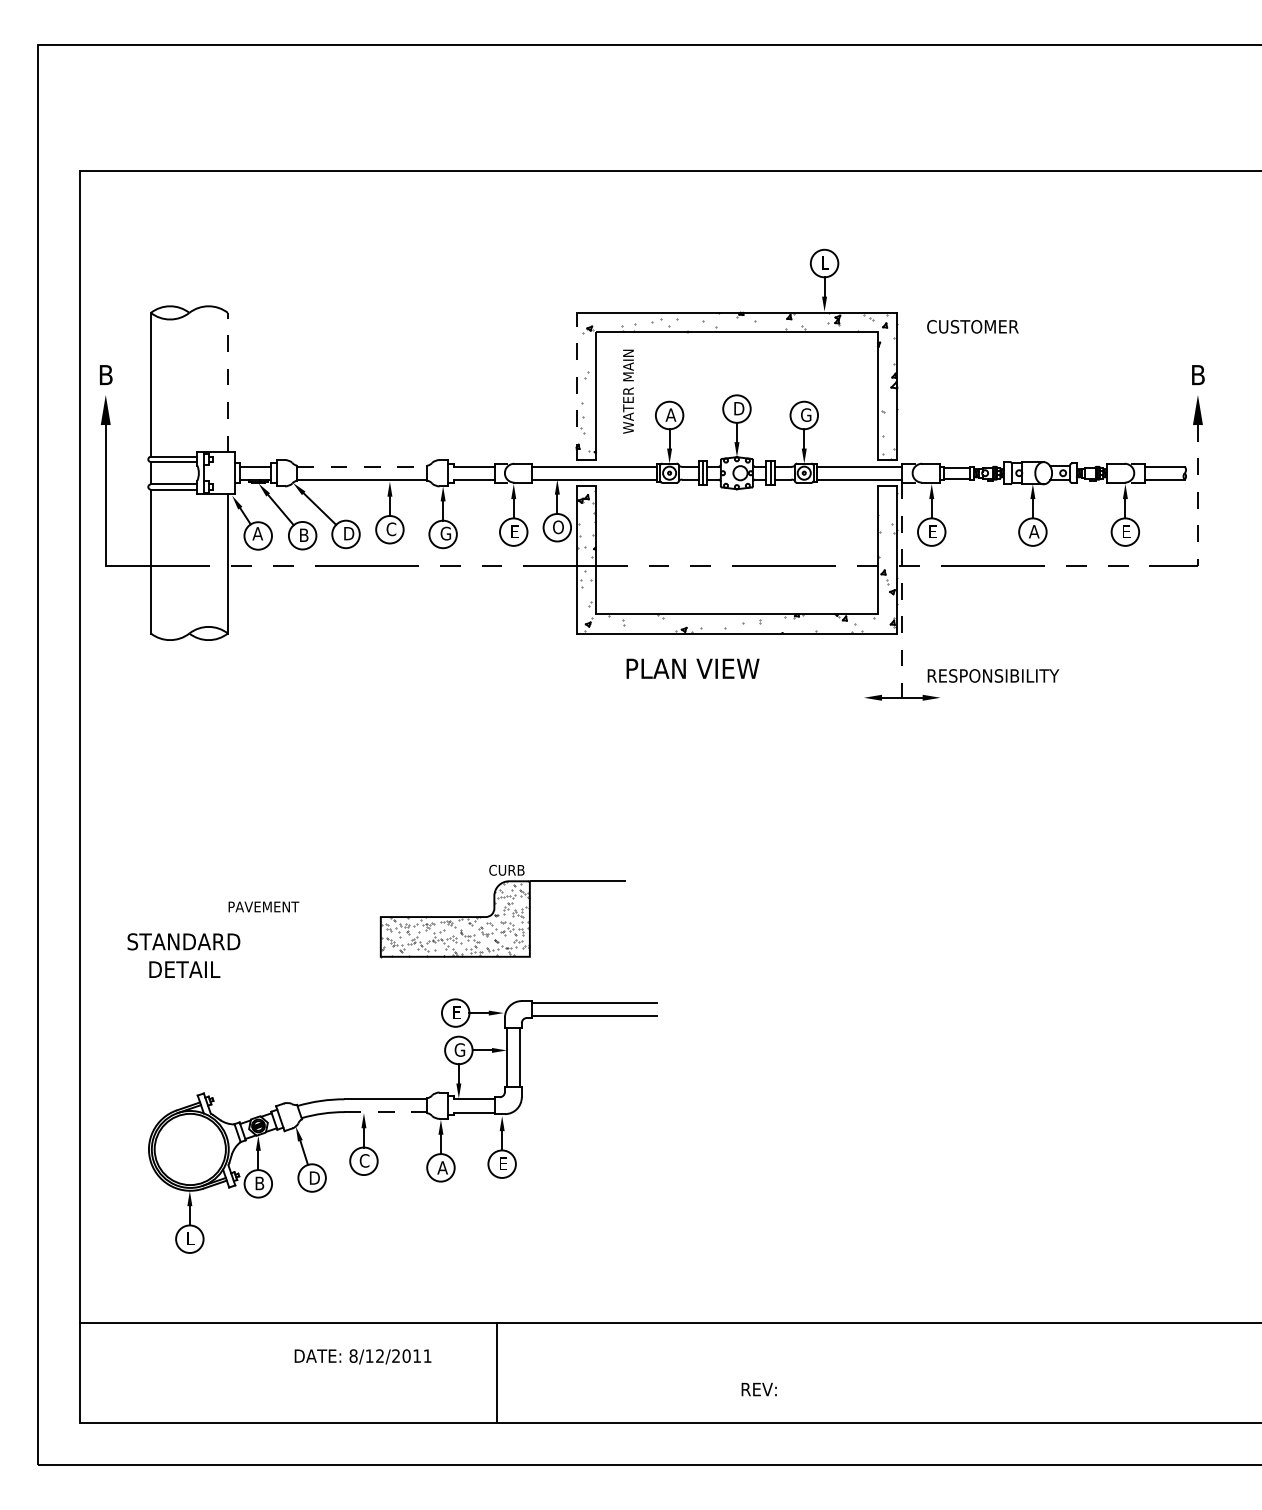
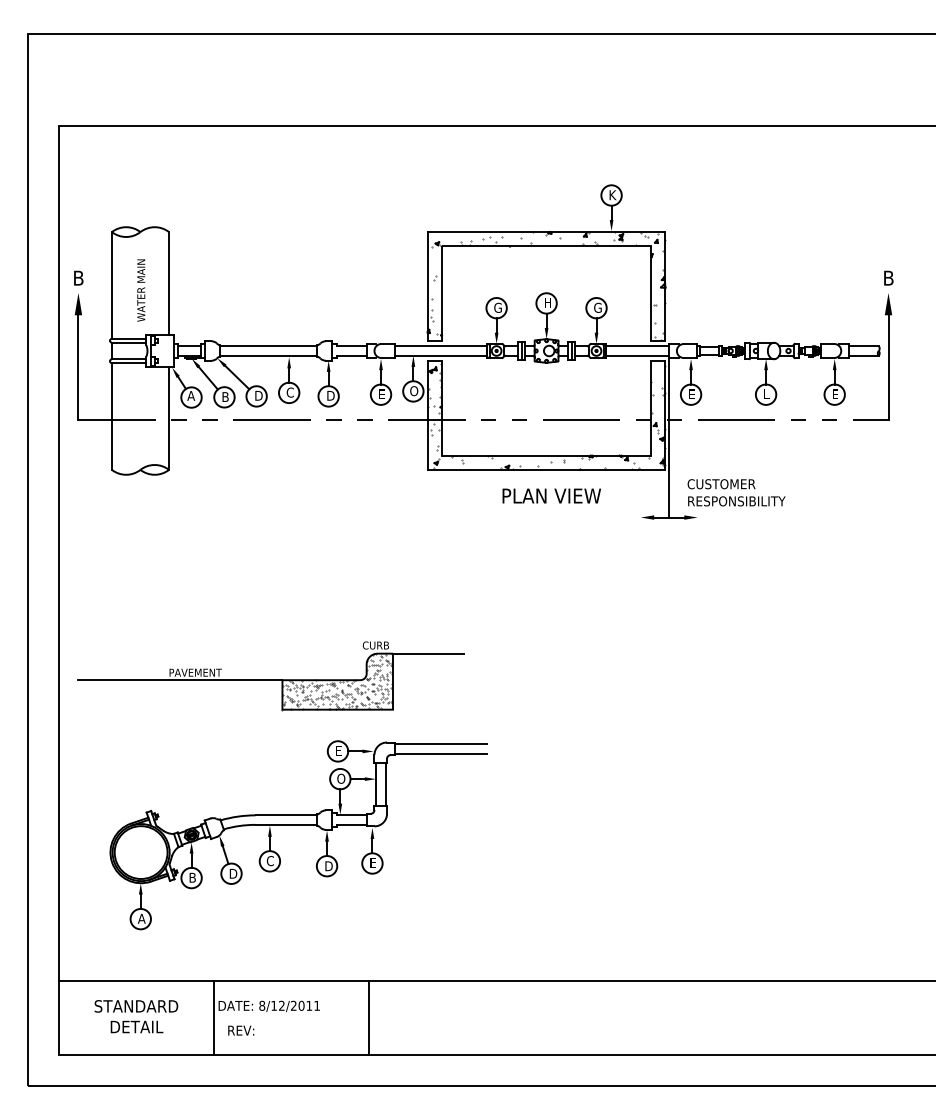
text: (826, 262) -> (613, 194), L -> K
text: (972, 326) -> (721, 483), moved
line: (227, 382) -> (168, 283), dashed -> solid
line: (576, 386) -> (427, 286), dashed -> solid
text: (628, 391) -> (141, 290), moved
text: (739, 408) -> (548, 303), D -> H
text: (670, 414) -> (497, 307), A -> G
line: (362, 466) -> (268, 346), dashed -> solid
line: (1197, 495) -> (888, 367), dashed -> solid
text: (1034, 531) -> (767, 394), A -> L
text: (445, 533) -> (330, 395), G -> D
line: (902, 590) -> (669, 437), dashed -> solid
text: (692, 668) -> (551, 495), moved
line: (242, 917) -> (179, 680), added
text: (183, 955) -> (136, 1016), moved
text: (462, 1049) -> (343, 778), G -> O
line: (385, 1112) -> (285, 825), dashed -> solid
text: (442, 1167) -> (328, 865), A -> D
text: (190, 1238) -> (141, 918), L -> A
line: (288, 1372) -> (213, 1017), added
text: (758, 1389) -> (240, 1030), moved

